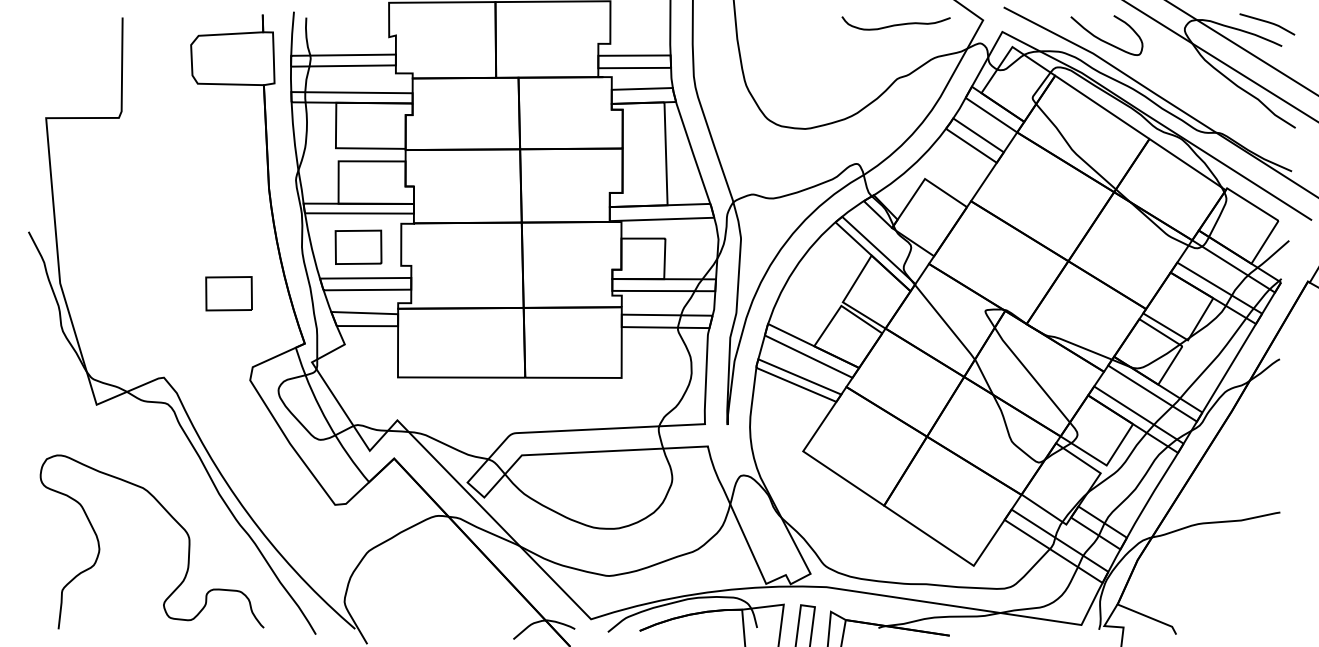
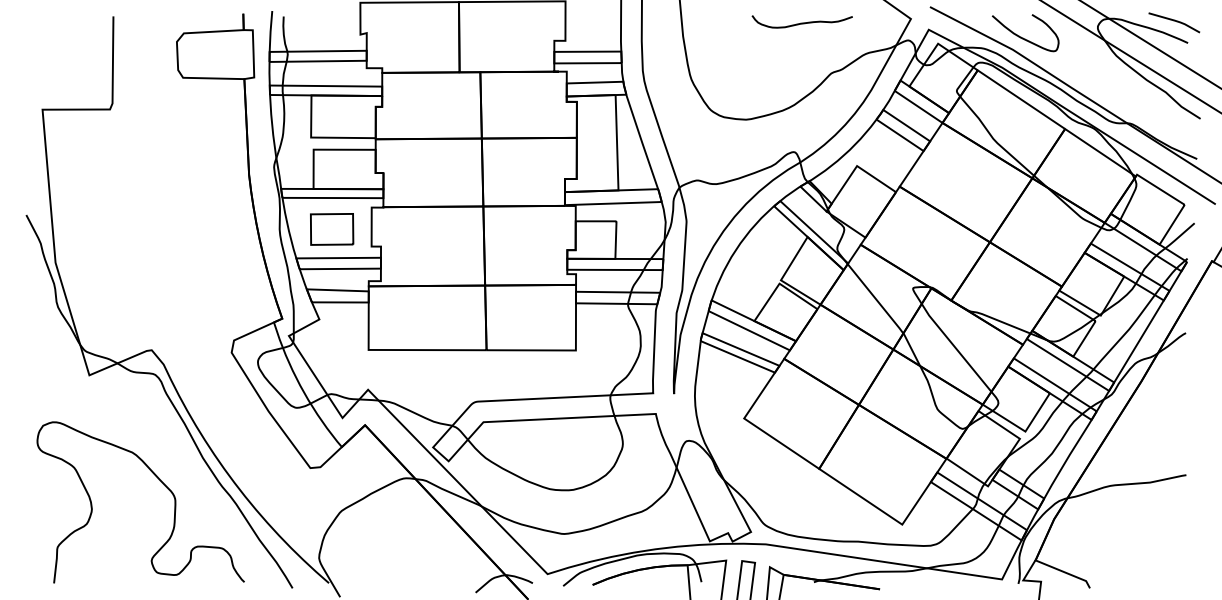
curve: (895, 24) -> (801, 22), moved
part: (229, 293) -> (212, 272), removed

